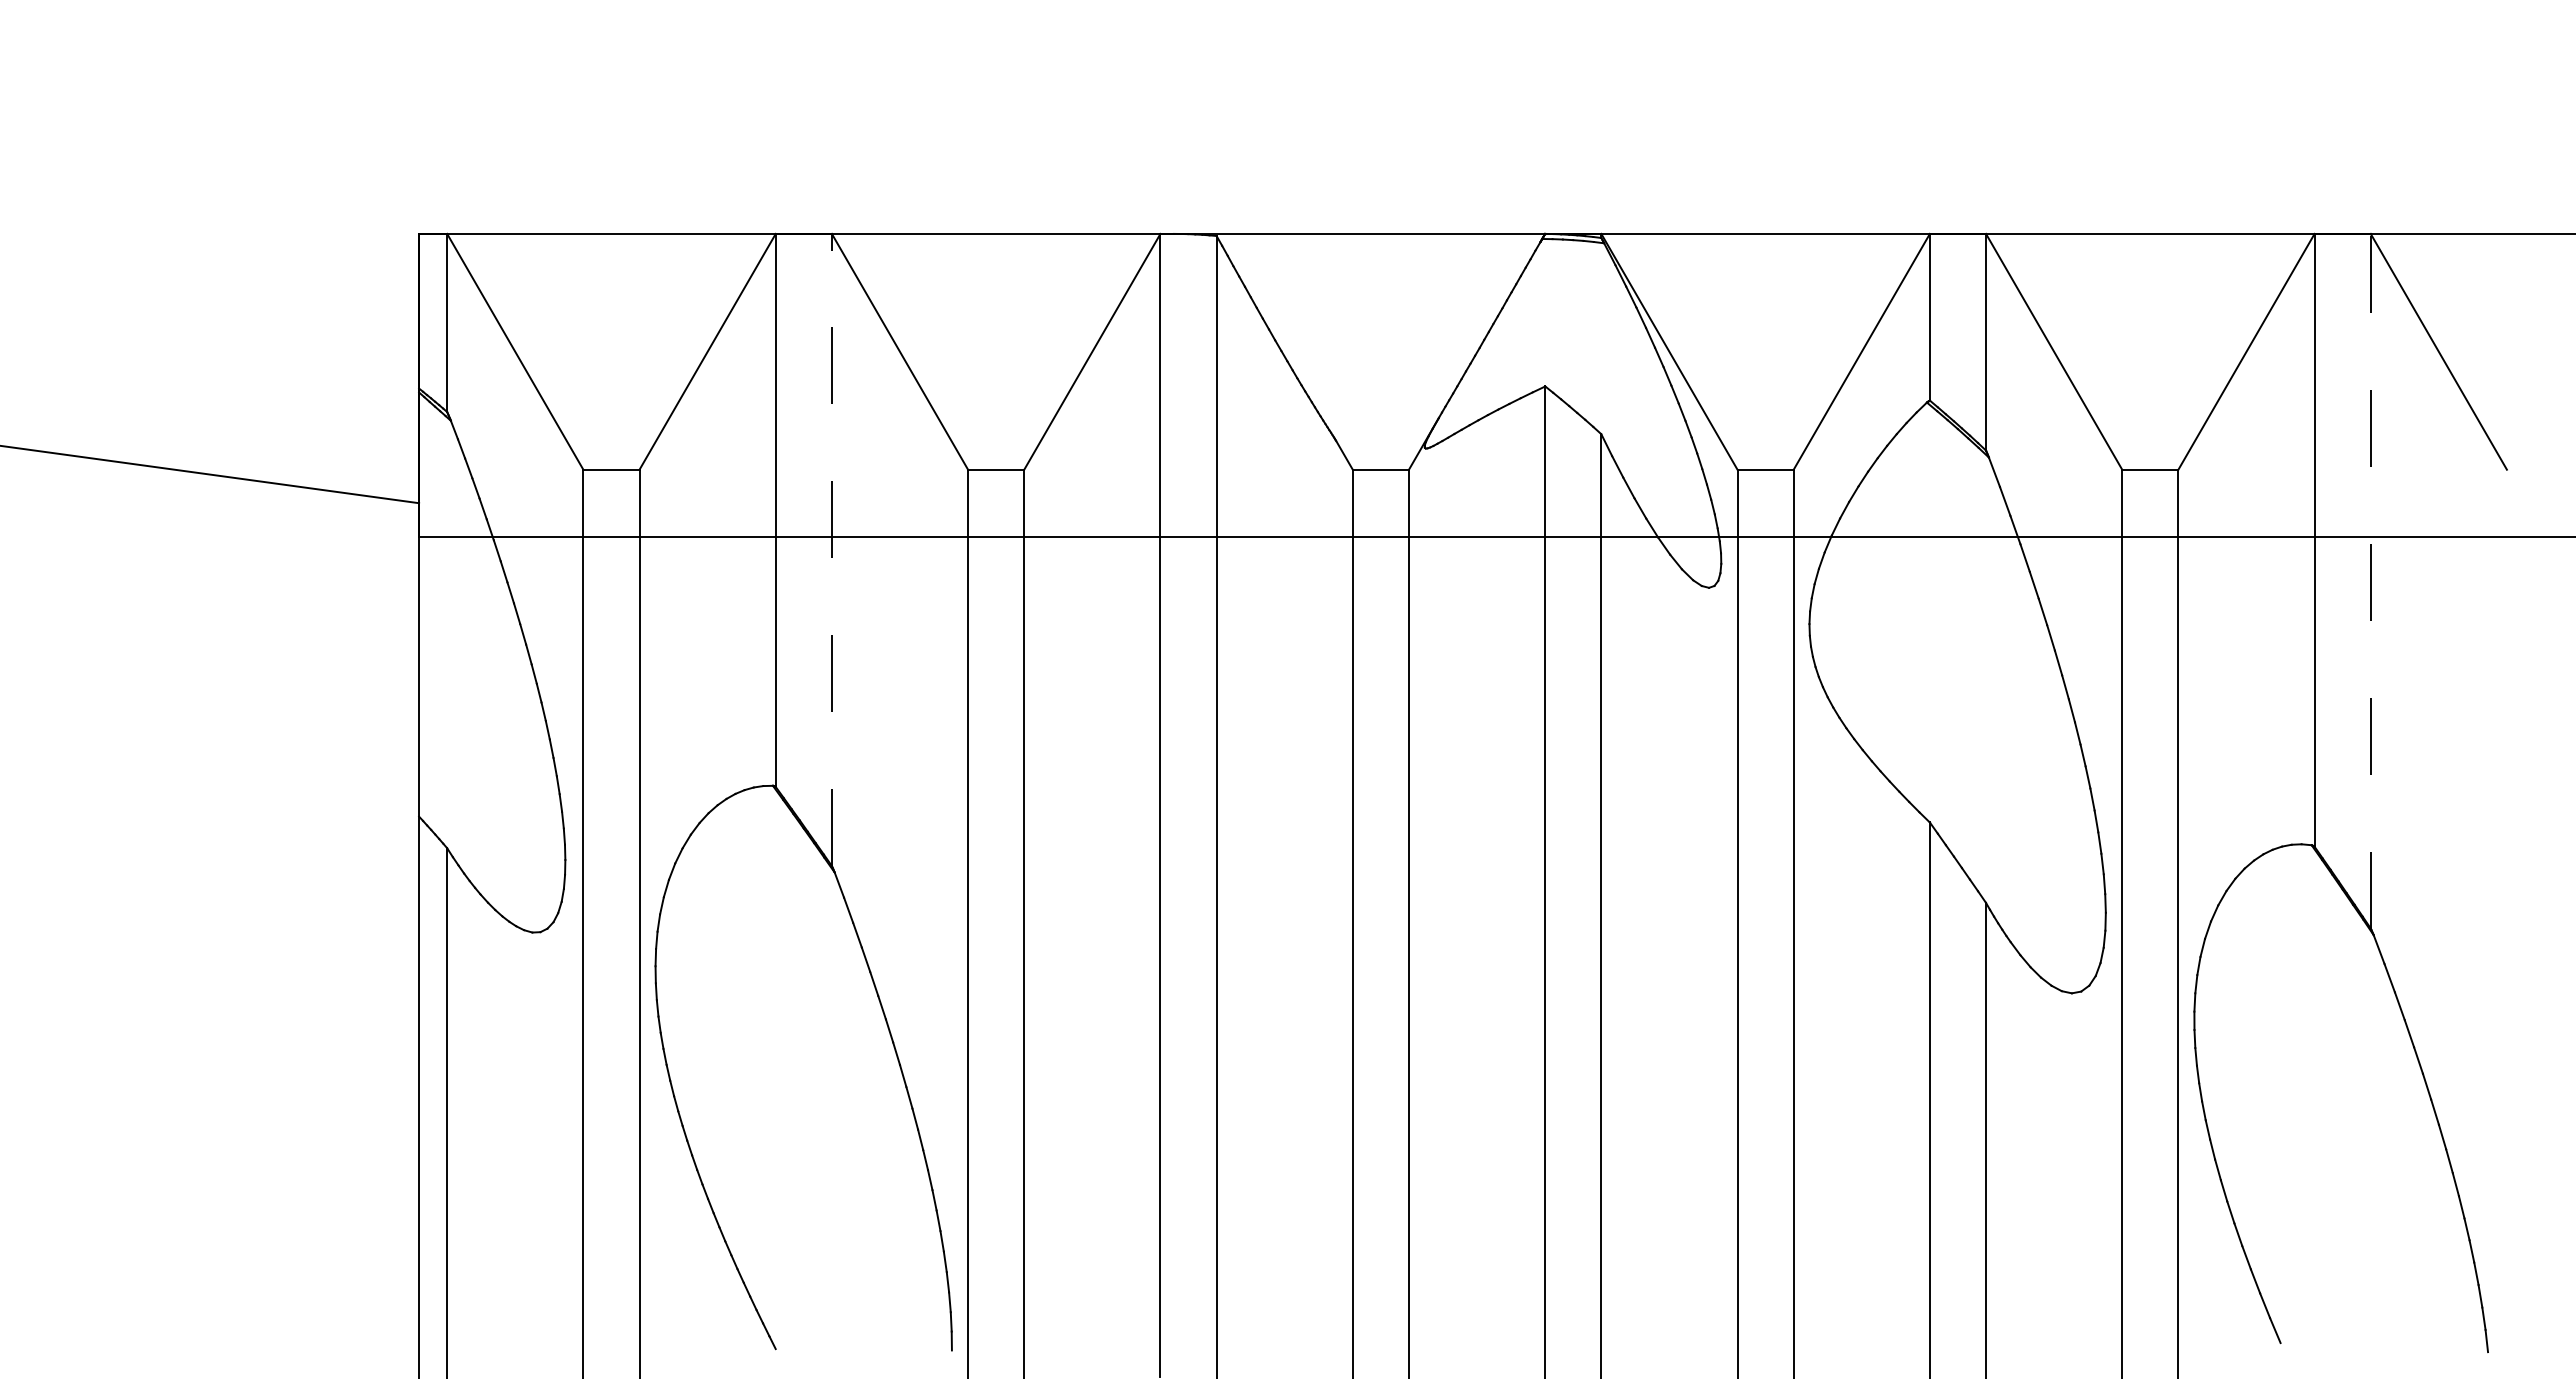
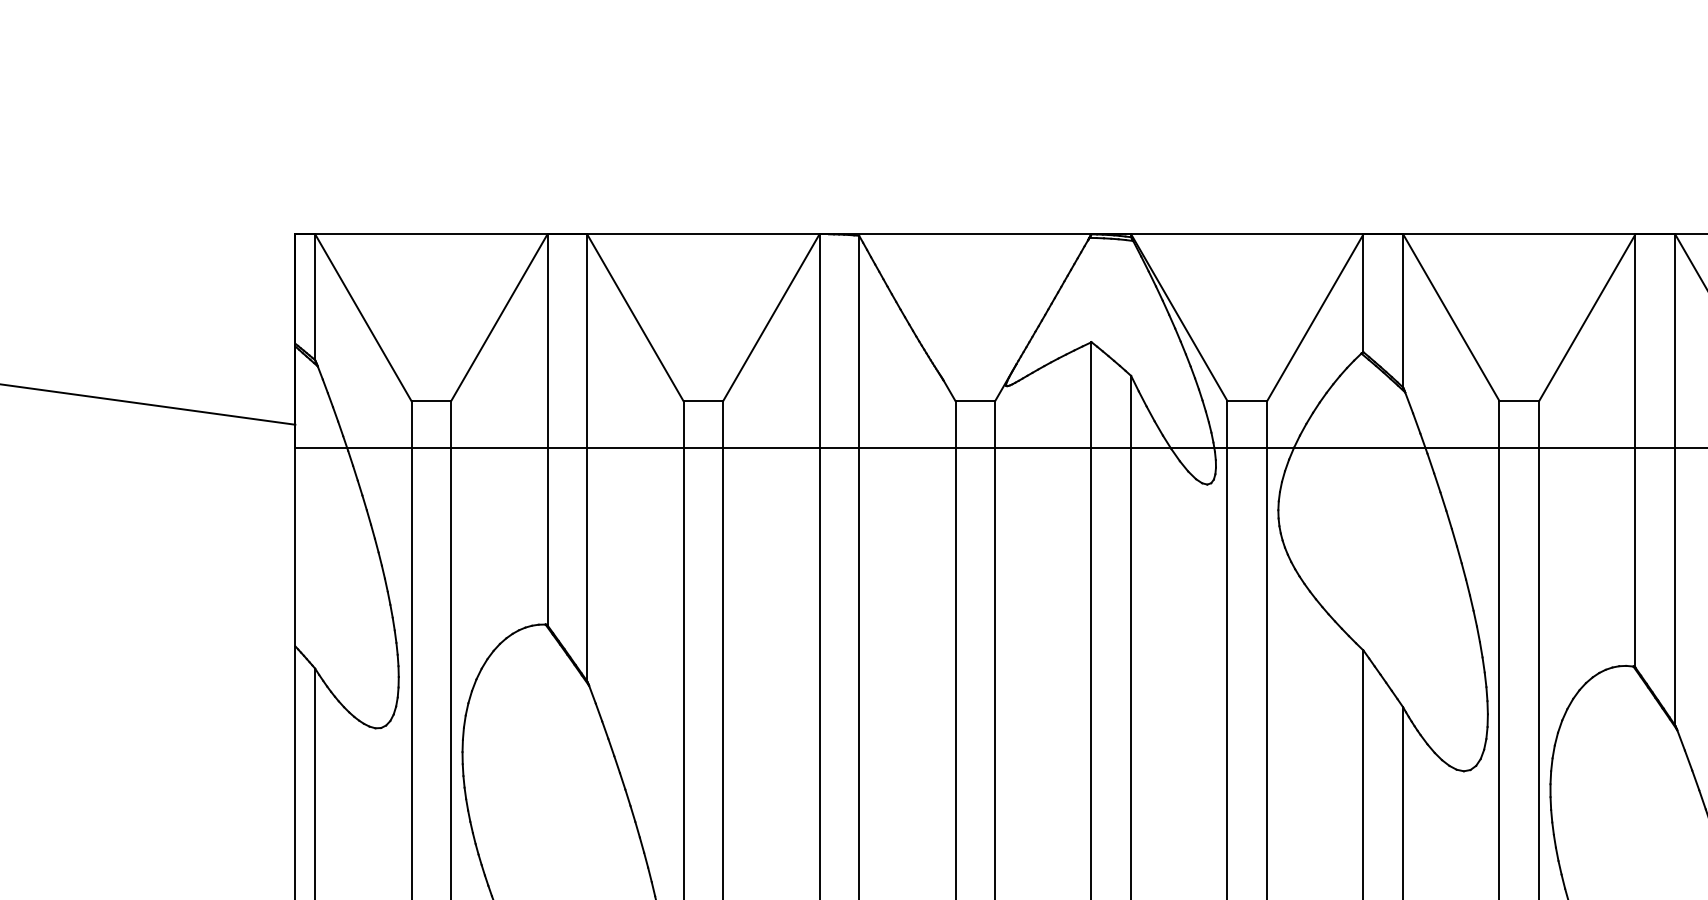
line: (831, 549) -> (586, 457), dashed -> solid
line: (2370, 580) -> (1674, 479), dashed -> solid

